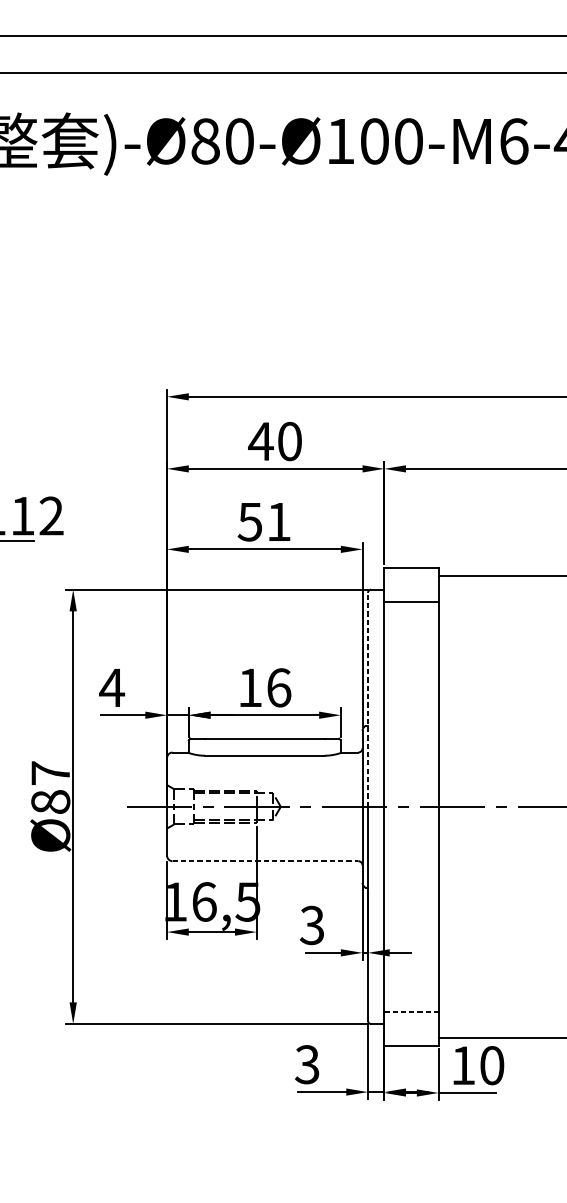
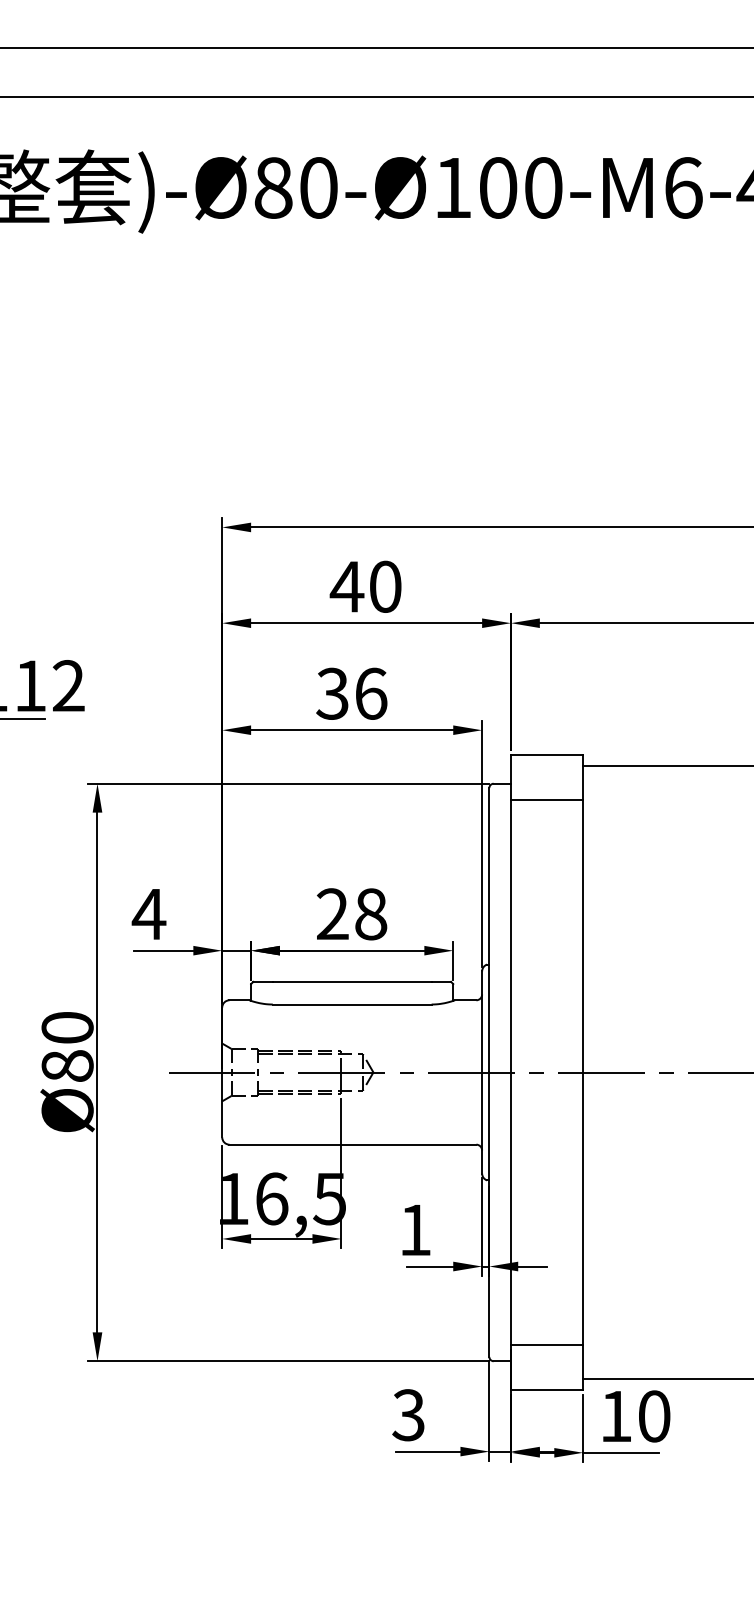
text: (264, 521) -> (351, 693), 51 -> 36
text: (264, 688) -> (351, 914), 16 -> 28
line: (368, 699) -> (489, 929), dashed -> solid
text: (50, 773) -> (67, 1027), Ø87 -> Ø80
line: (265, 861) -> (353, 1144), dashed -> solid
text: (311, 925) -> (414, 1230), 3 -> 1
line: (411, 1012) -> (547, 1345), dashed -> solid

